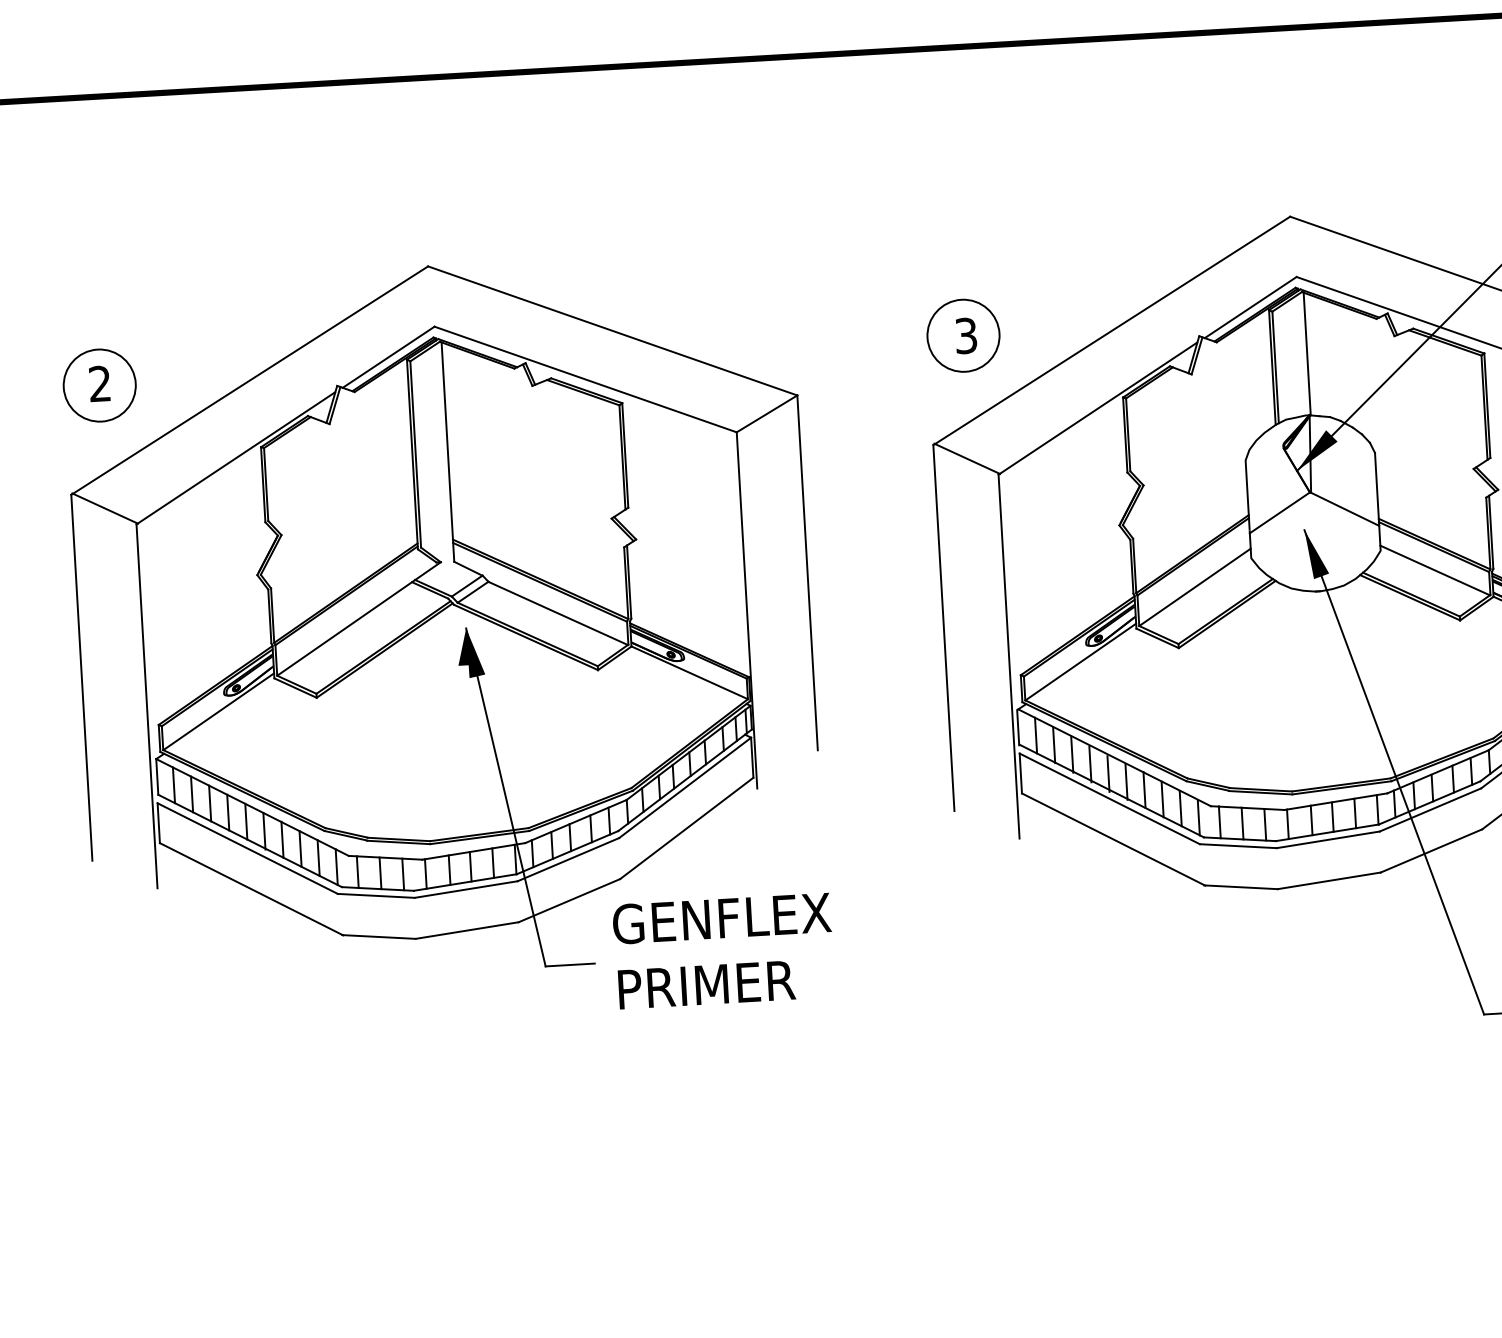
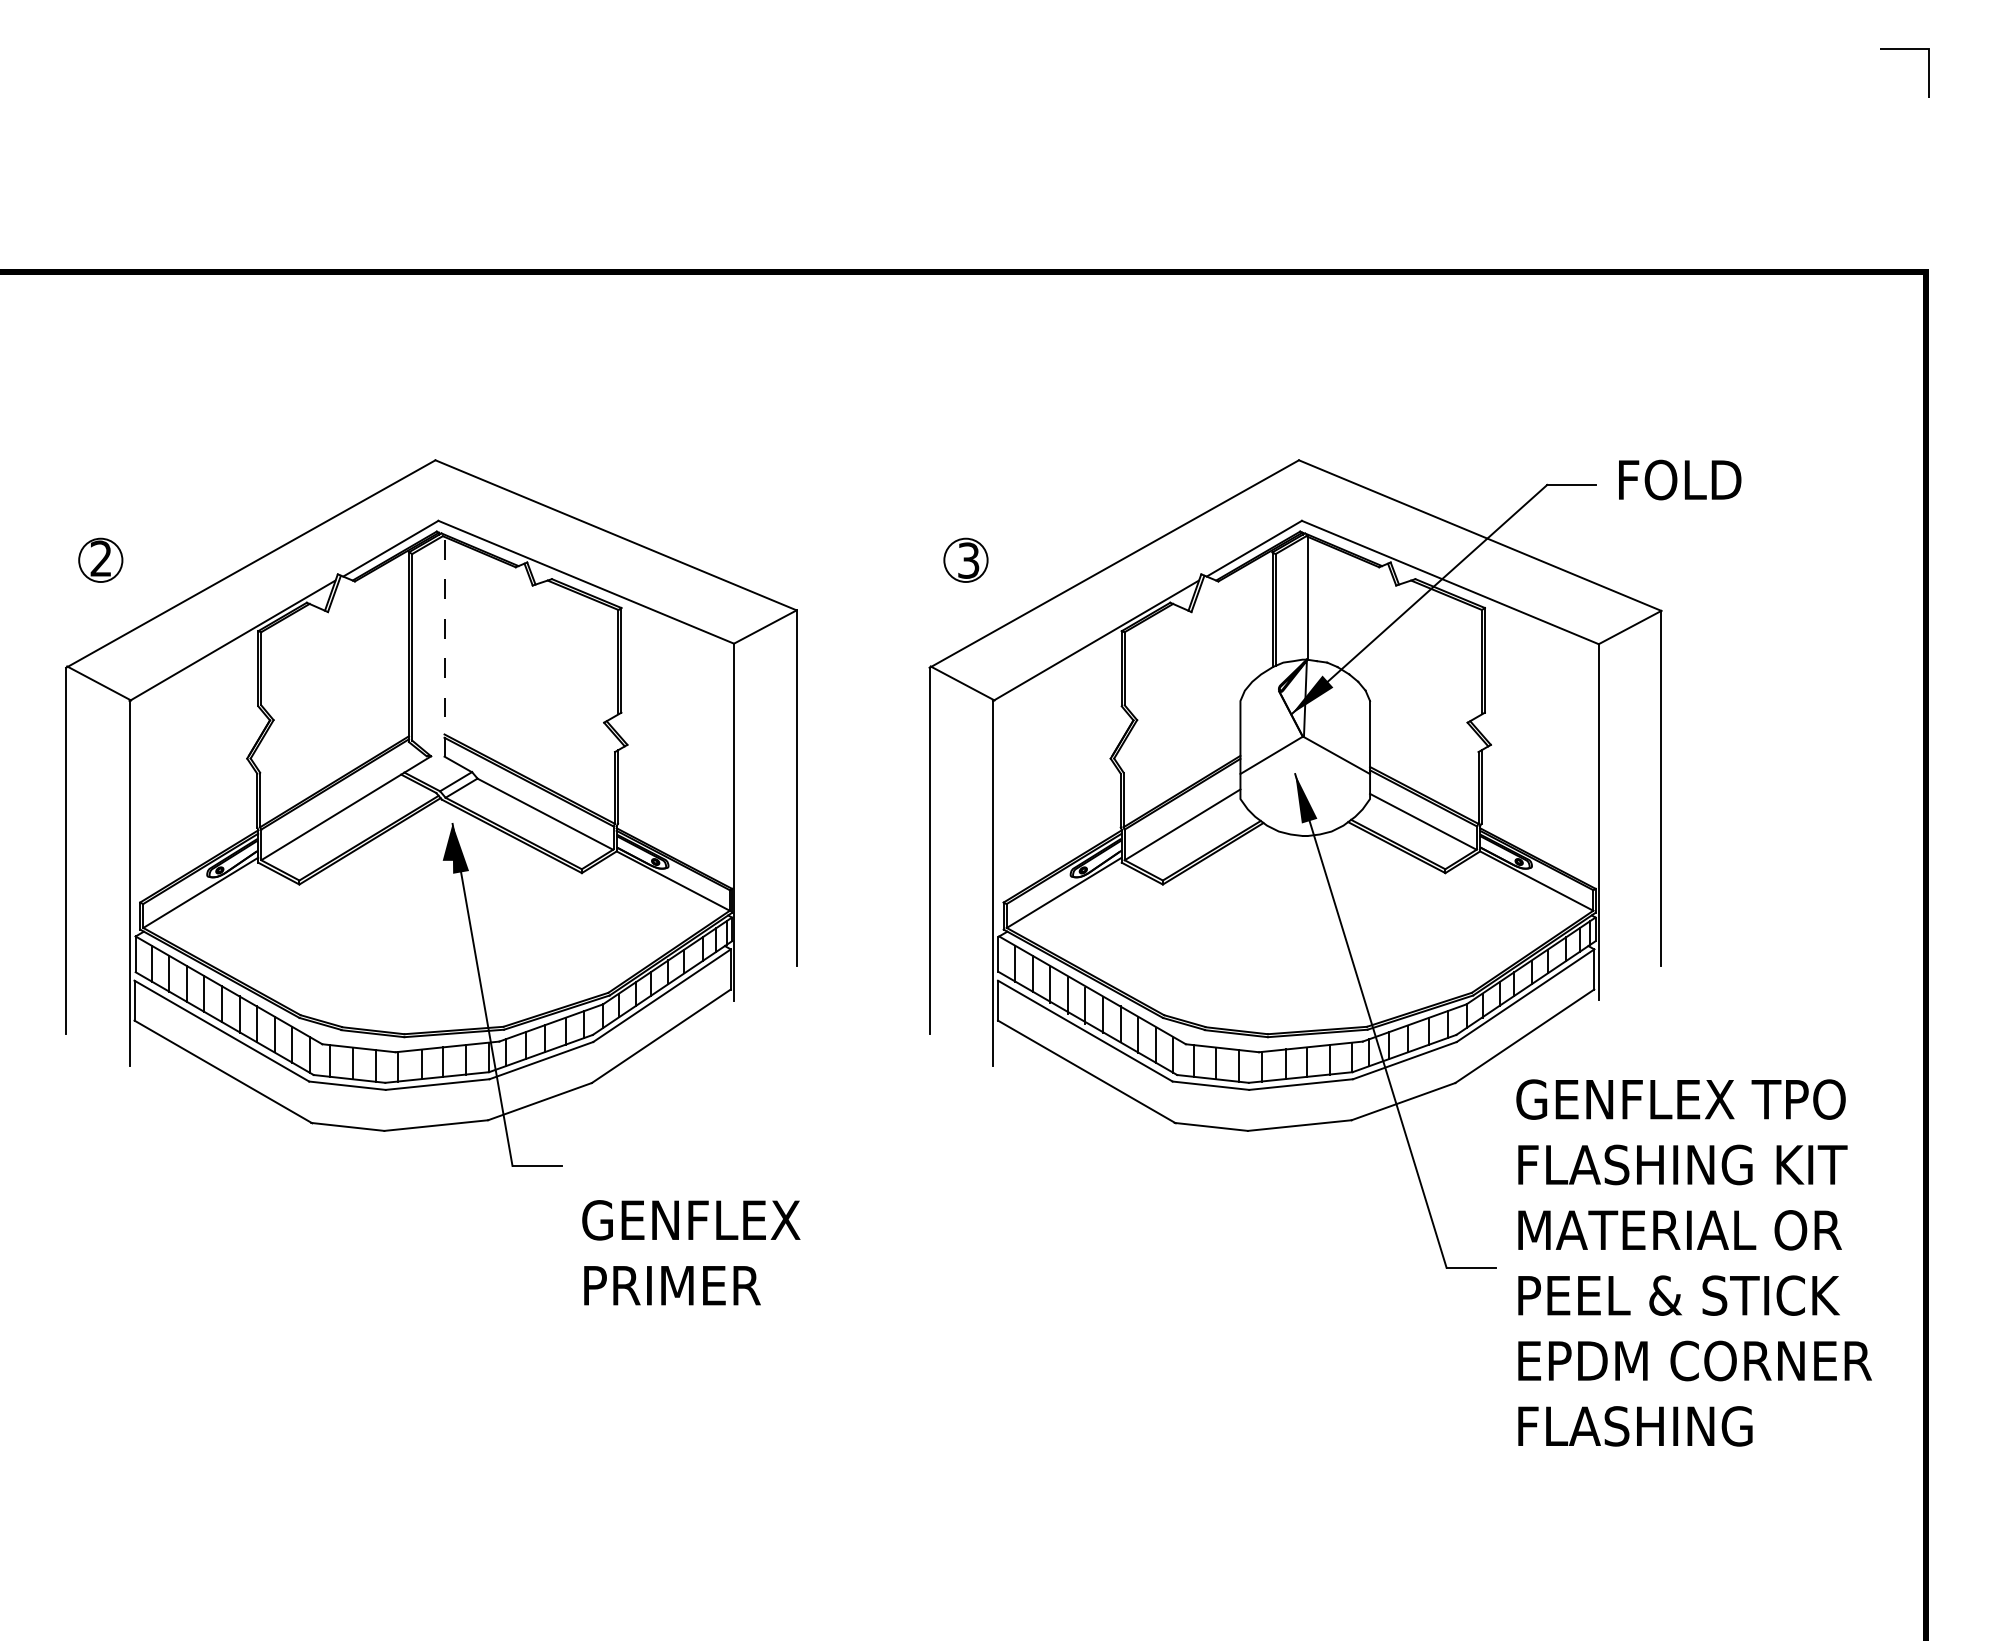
circle: (963, 335) -> (965, 560), size x0.6
circle: (99, 385) -> (100, 560), size x0.6
line: (447, 451) -> (444, 646), solid -> dashed
text: (724, 950) -> (691, 1252), moved

